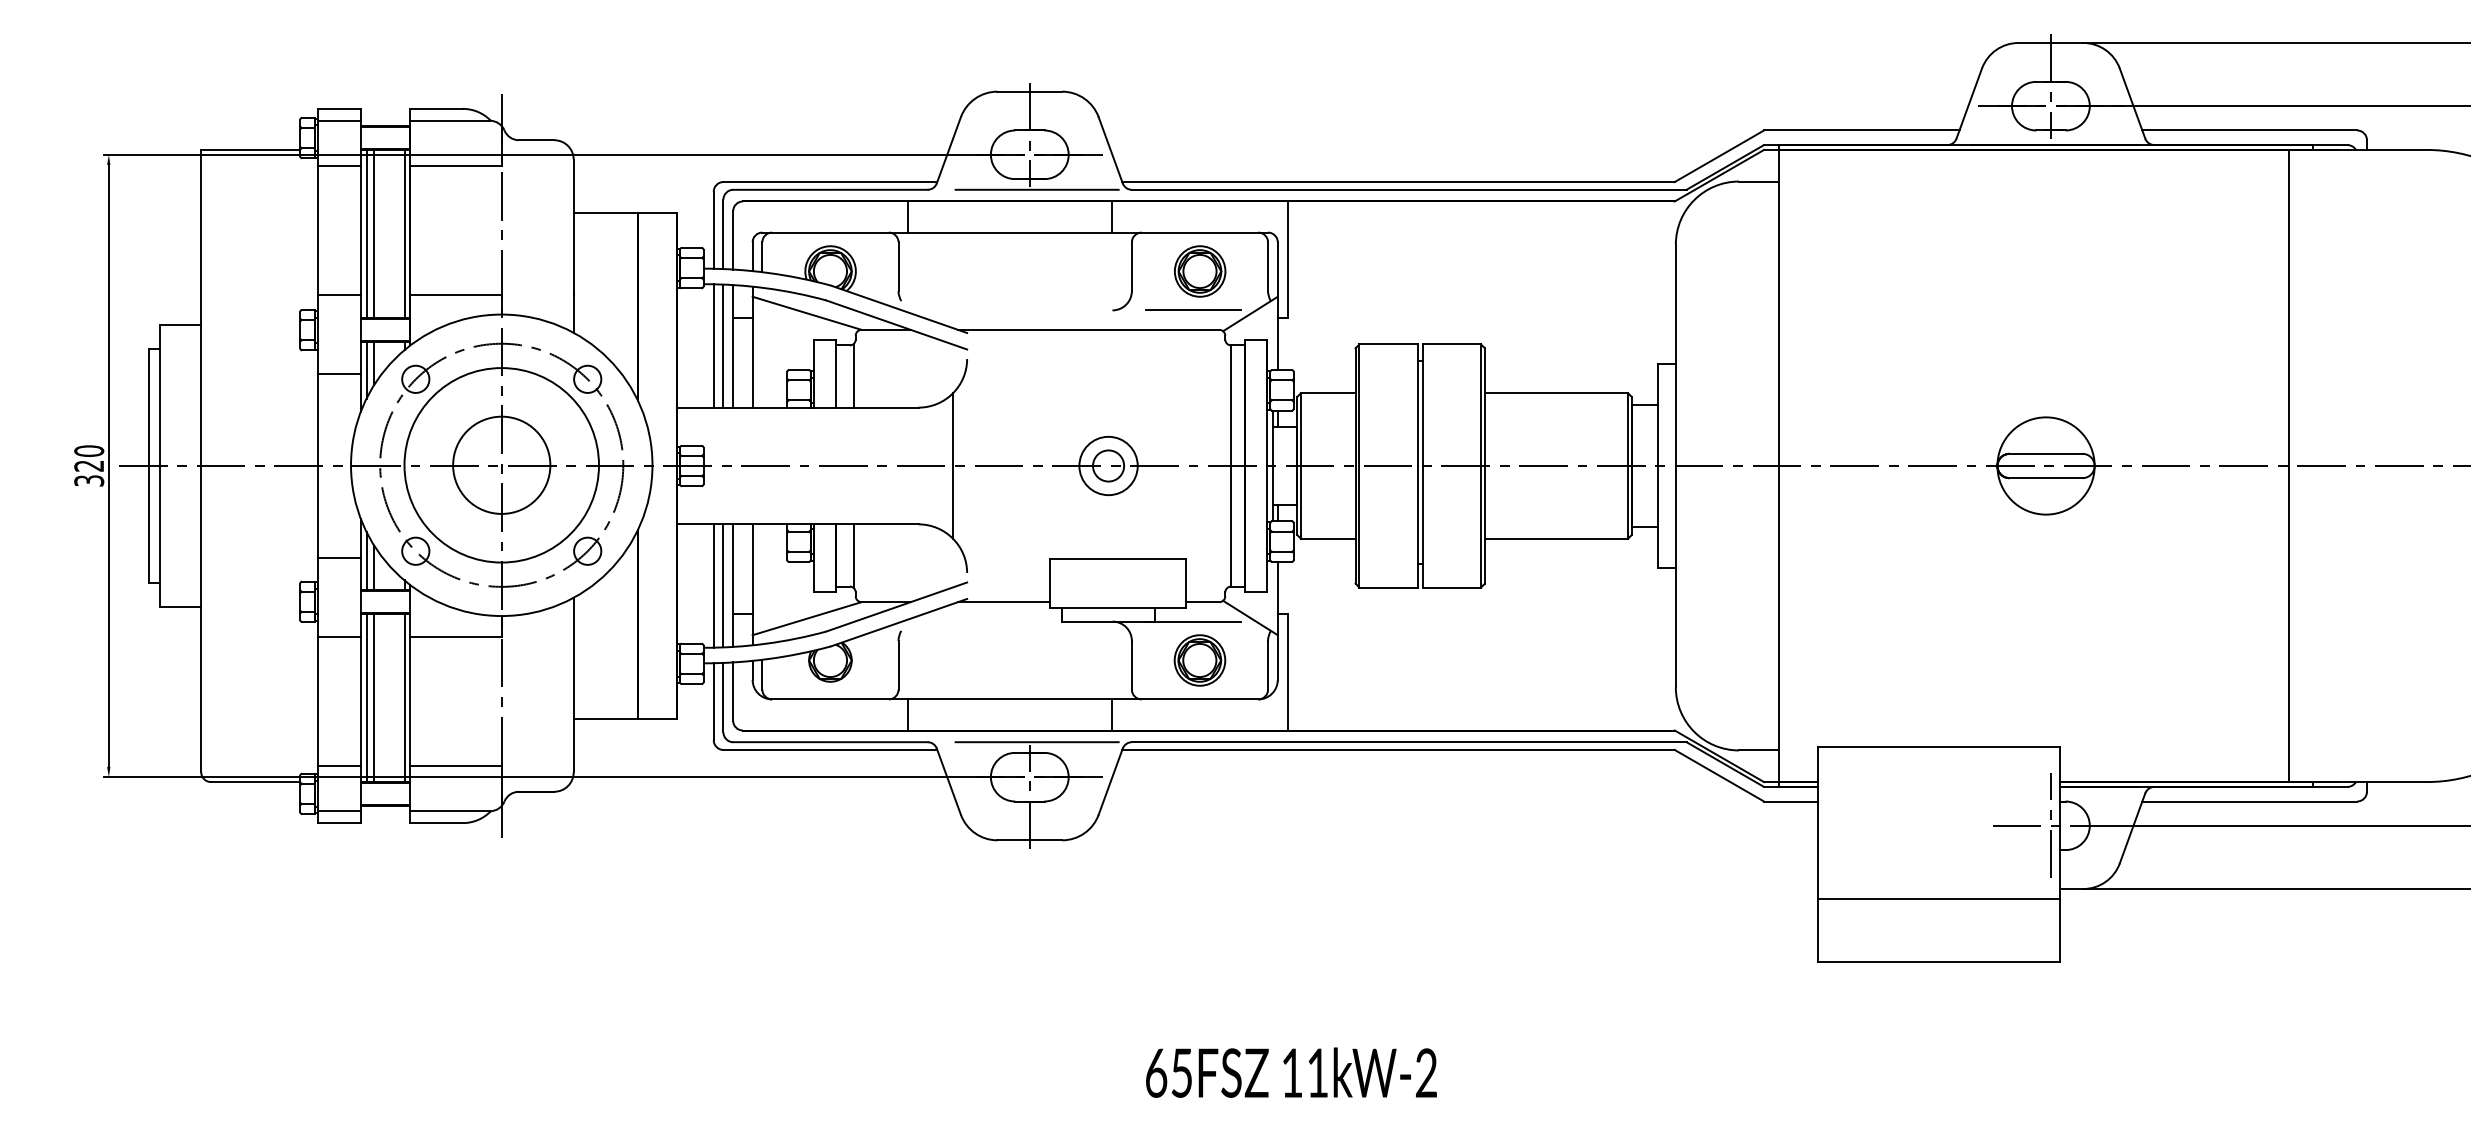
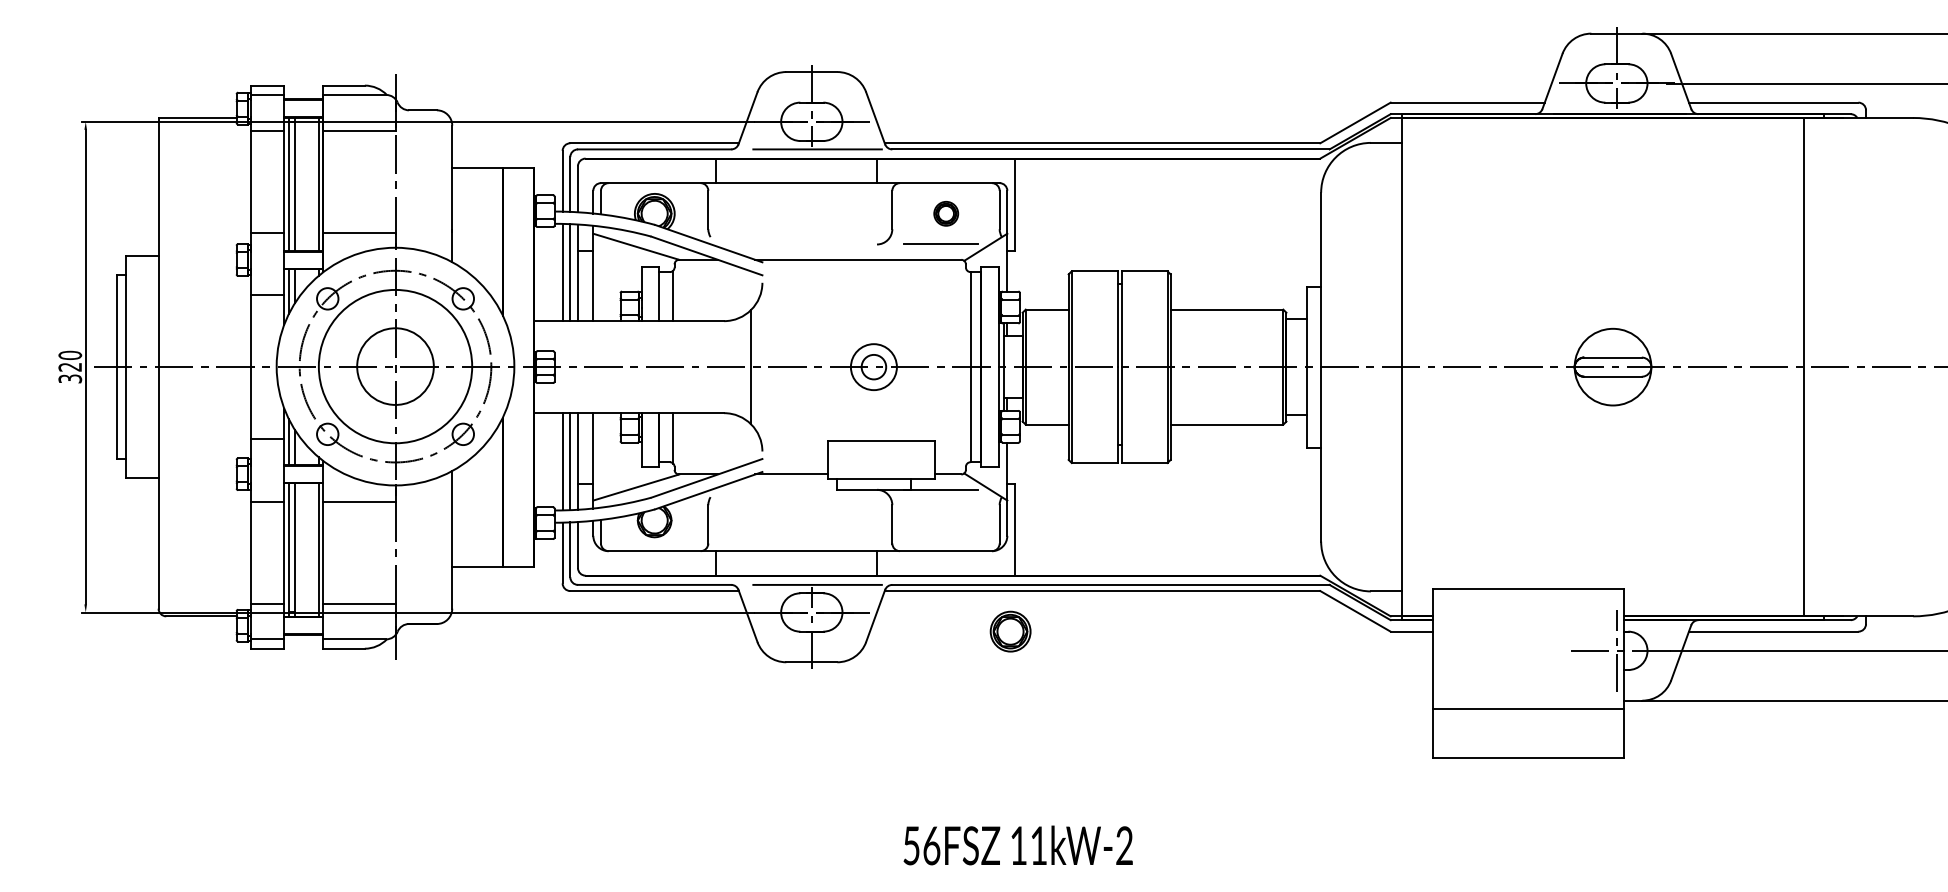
part: (1200, 271) -> (946, 213), size x0.6
part: (1199, 660) -> (1010, 631), moved
text: (1169, 1072) -> (921, 845), 65FSZ -> 56FSZ

